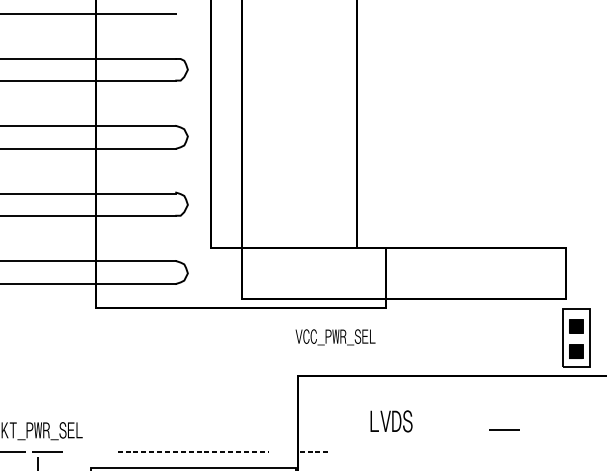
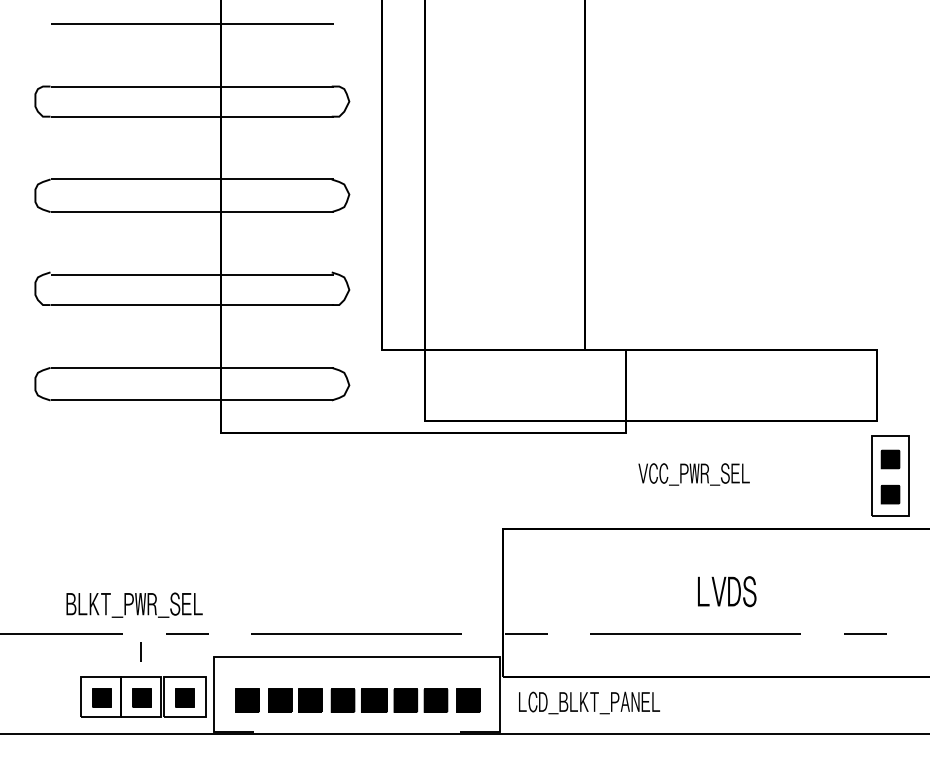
text: (335, 337) -> (693, 474), moved
text: (391, 421) -> (727, 591), moved
line: (504, 429) -> (865, 633), moved
line: (47, 451) -> (187, 633), moved
line: (436, 451) -> (695, 633), added
line: (193, 452) -> (357, 634), dashed -> solid
line: (315, 452) -> (526, 634), dashed -> solid

